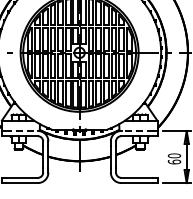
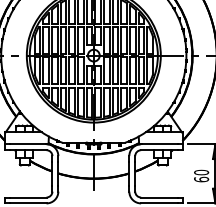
line: (21, 130) -> (27, 143), dashed -> solid
line: (137, 130) -> (159, 143), dashed -> solid

